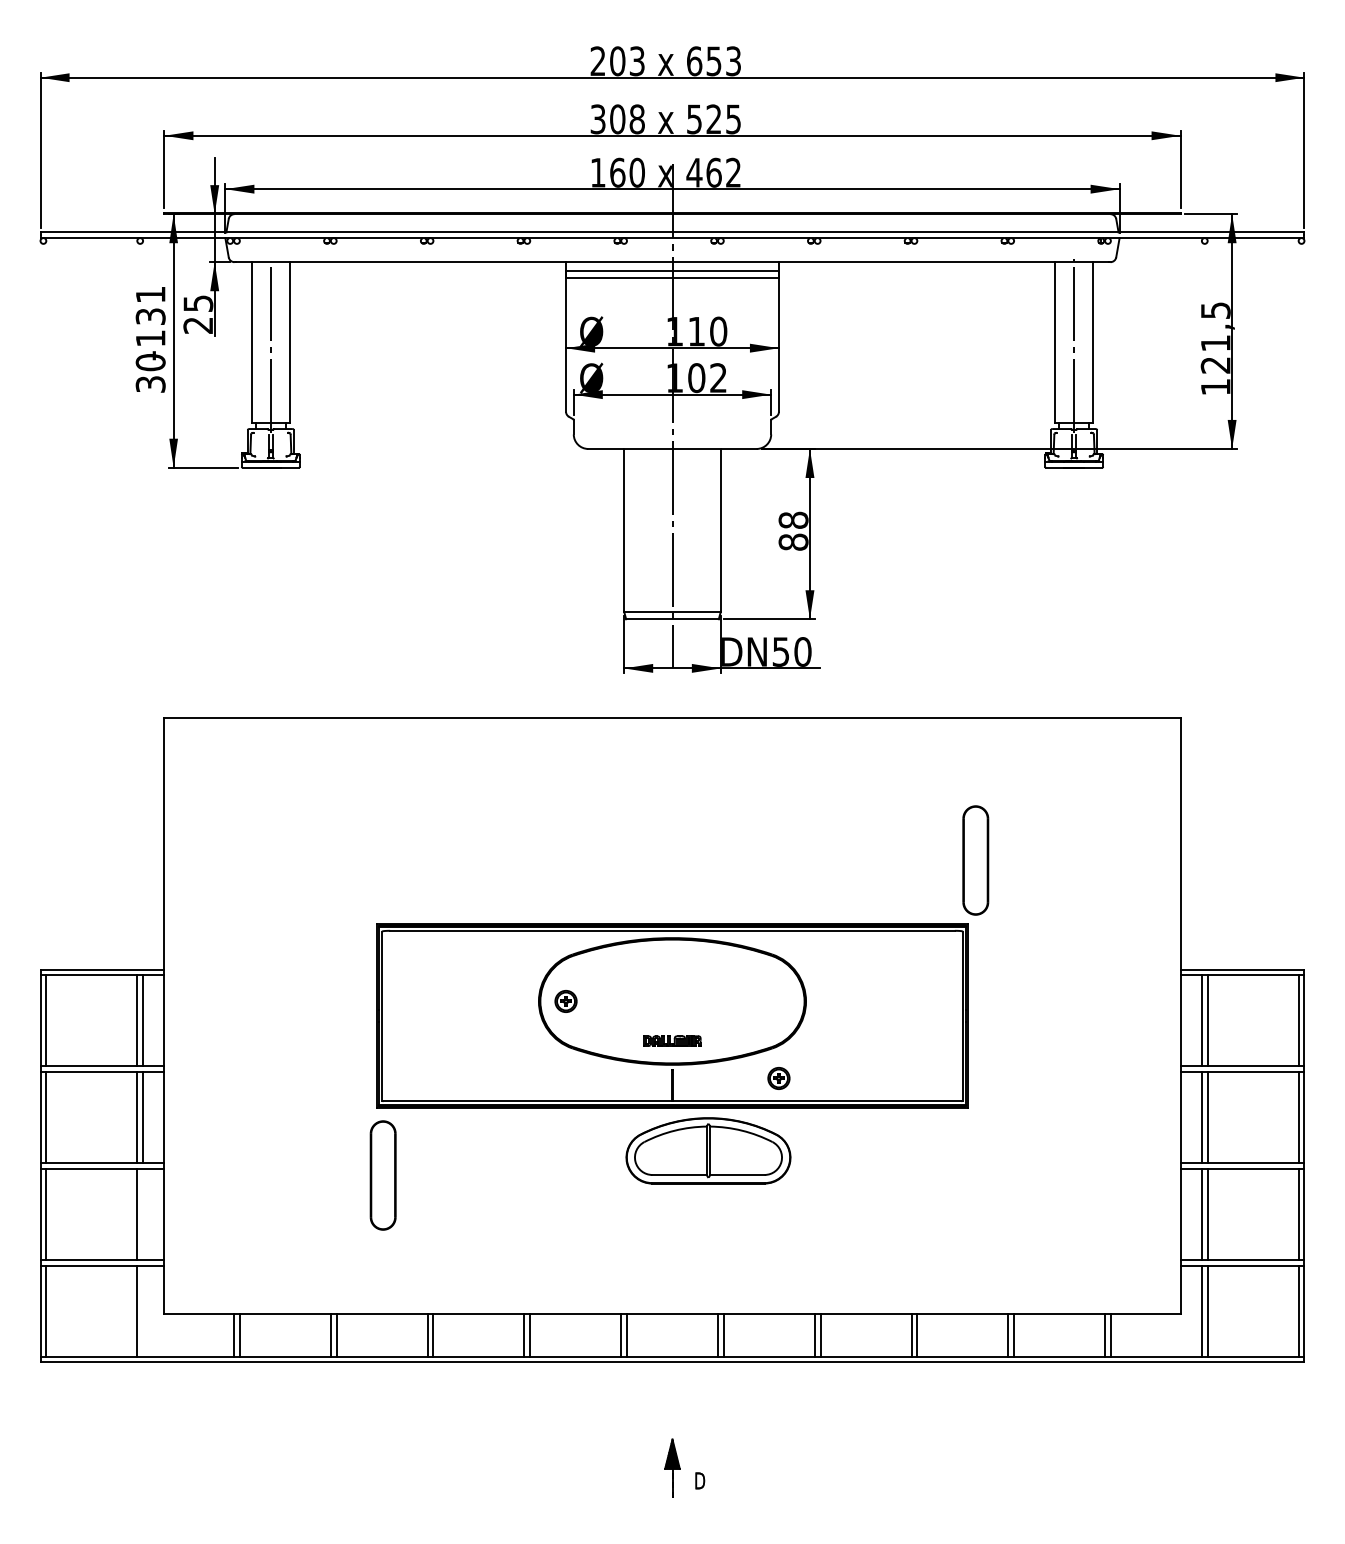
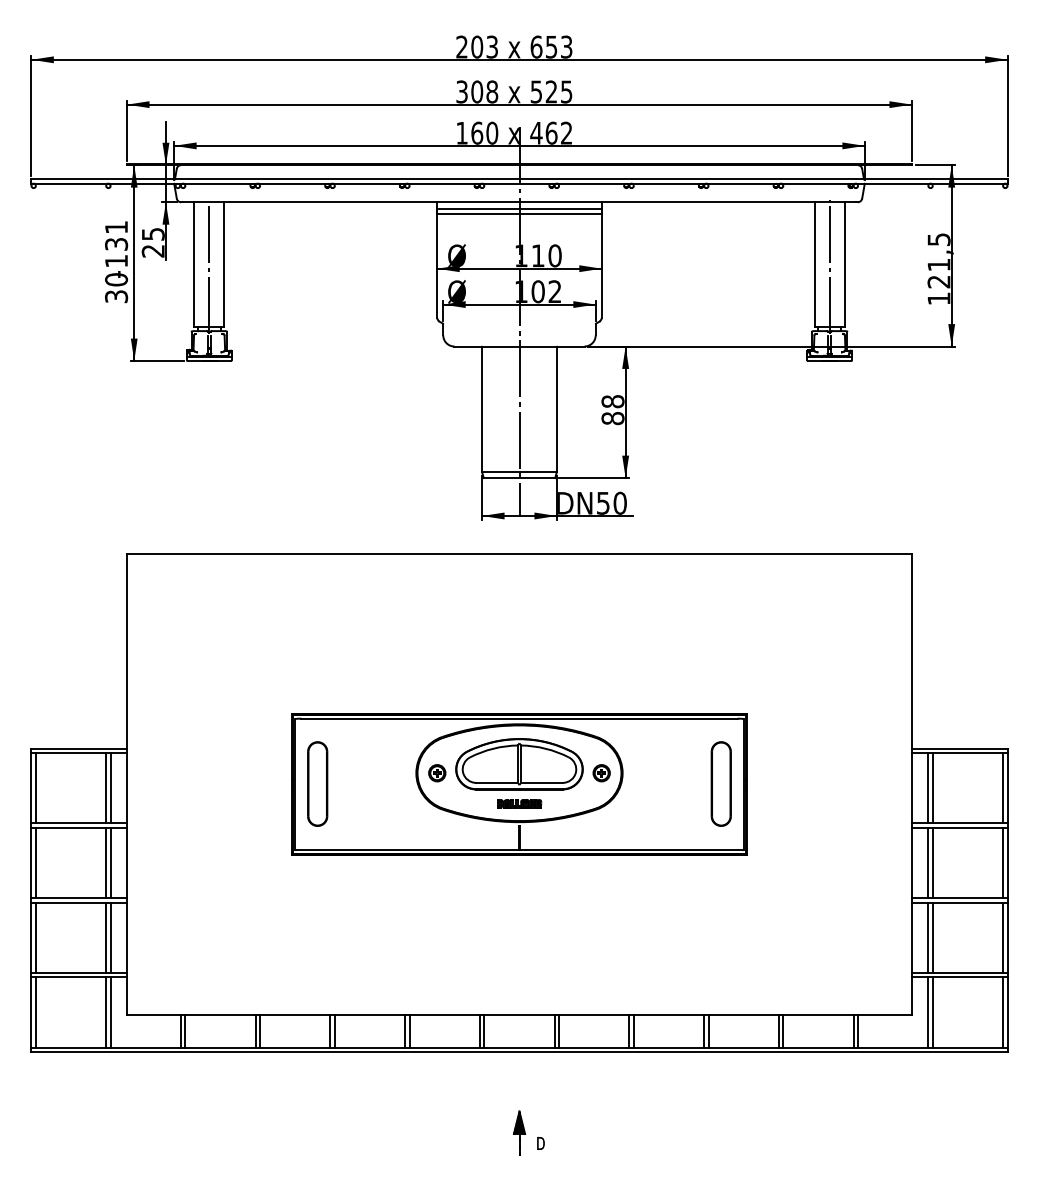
part: (975, 860) -> (721, 784), moved
part: (778, 1078) -> (601, 773), moved
part: (708, 1150) -> (519, 763), moved
part: (382, 1175) -> (317, 784), moved
line: (143, 1213) -> (110, 936), added
line: (143, 1310) -> (110, 1011), added

